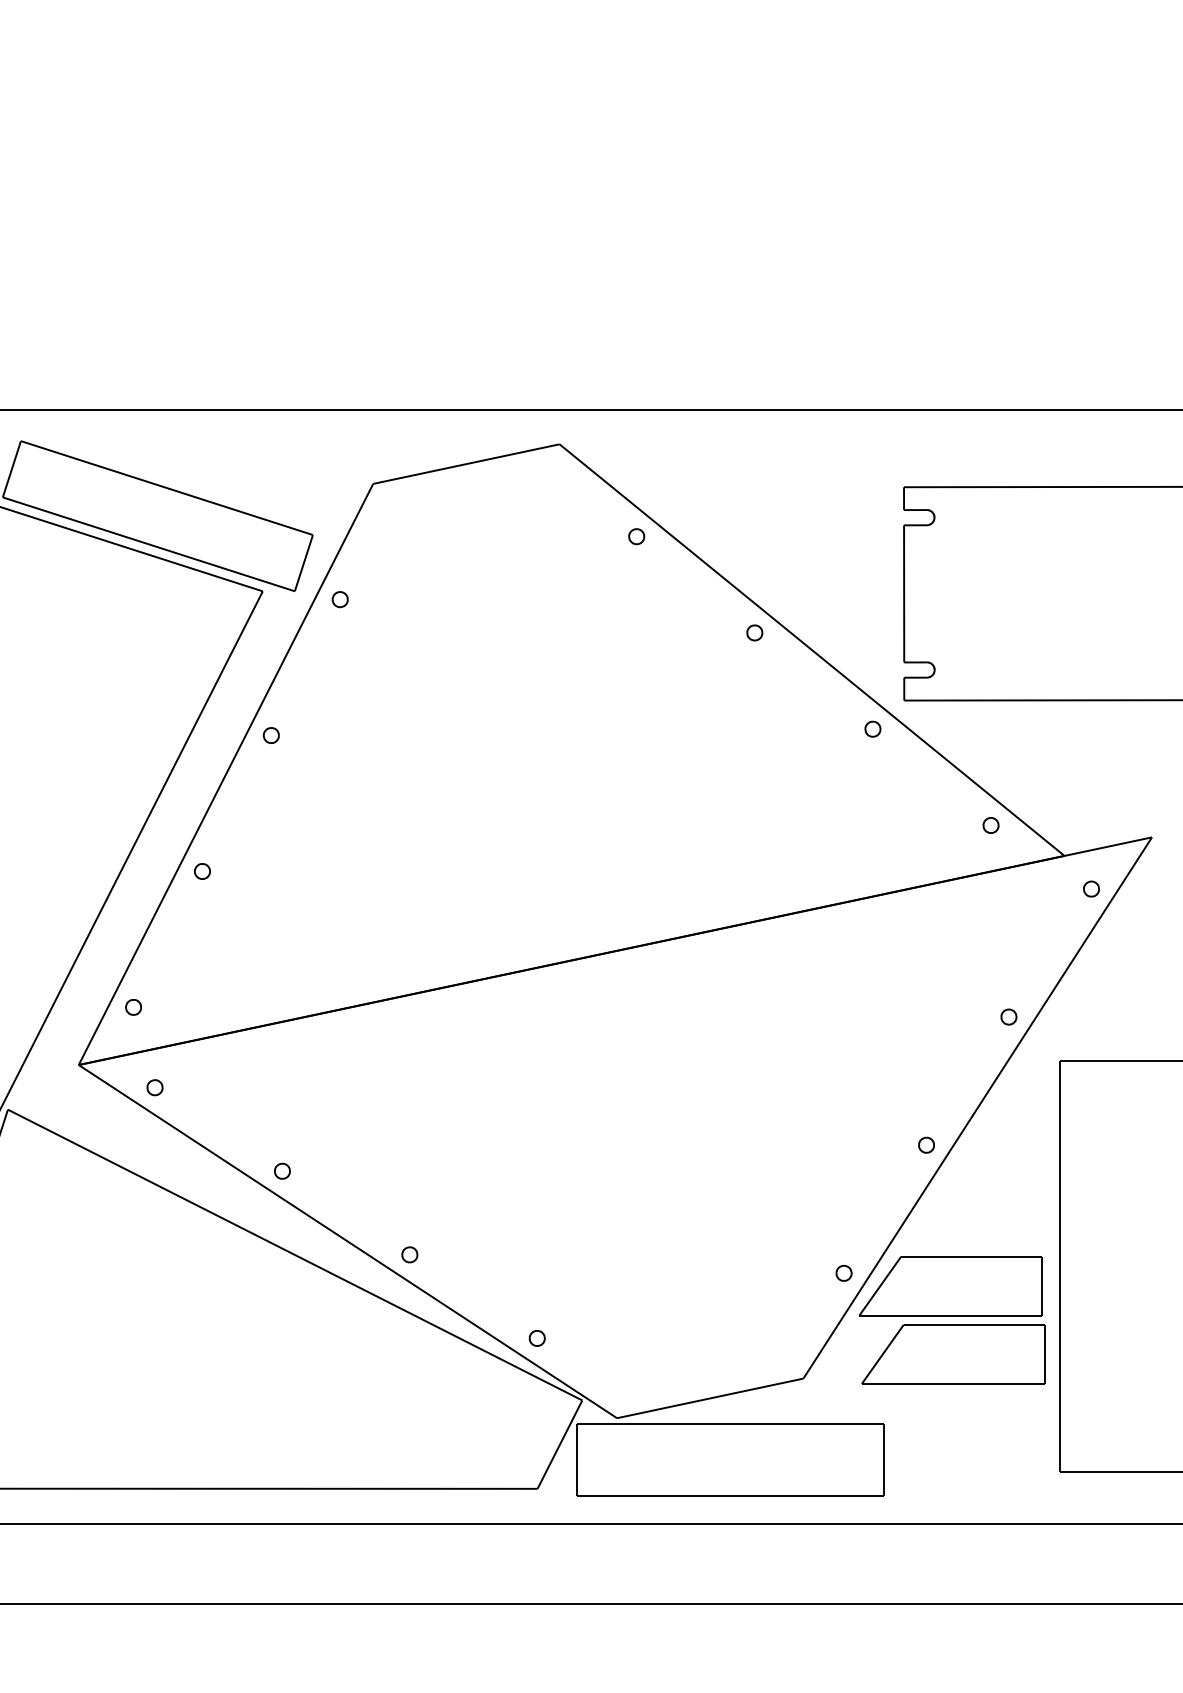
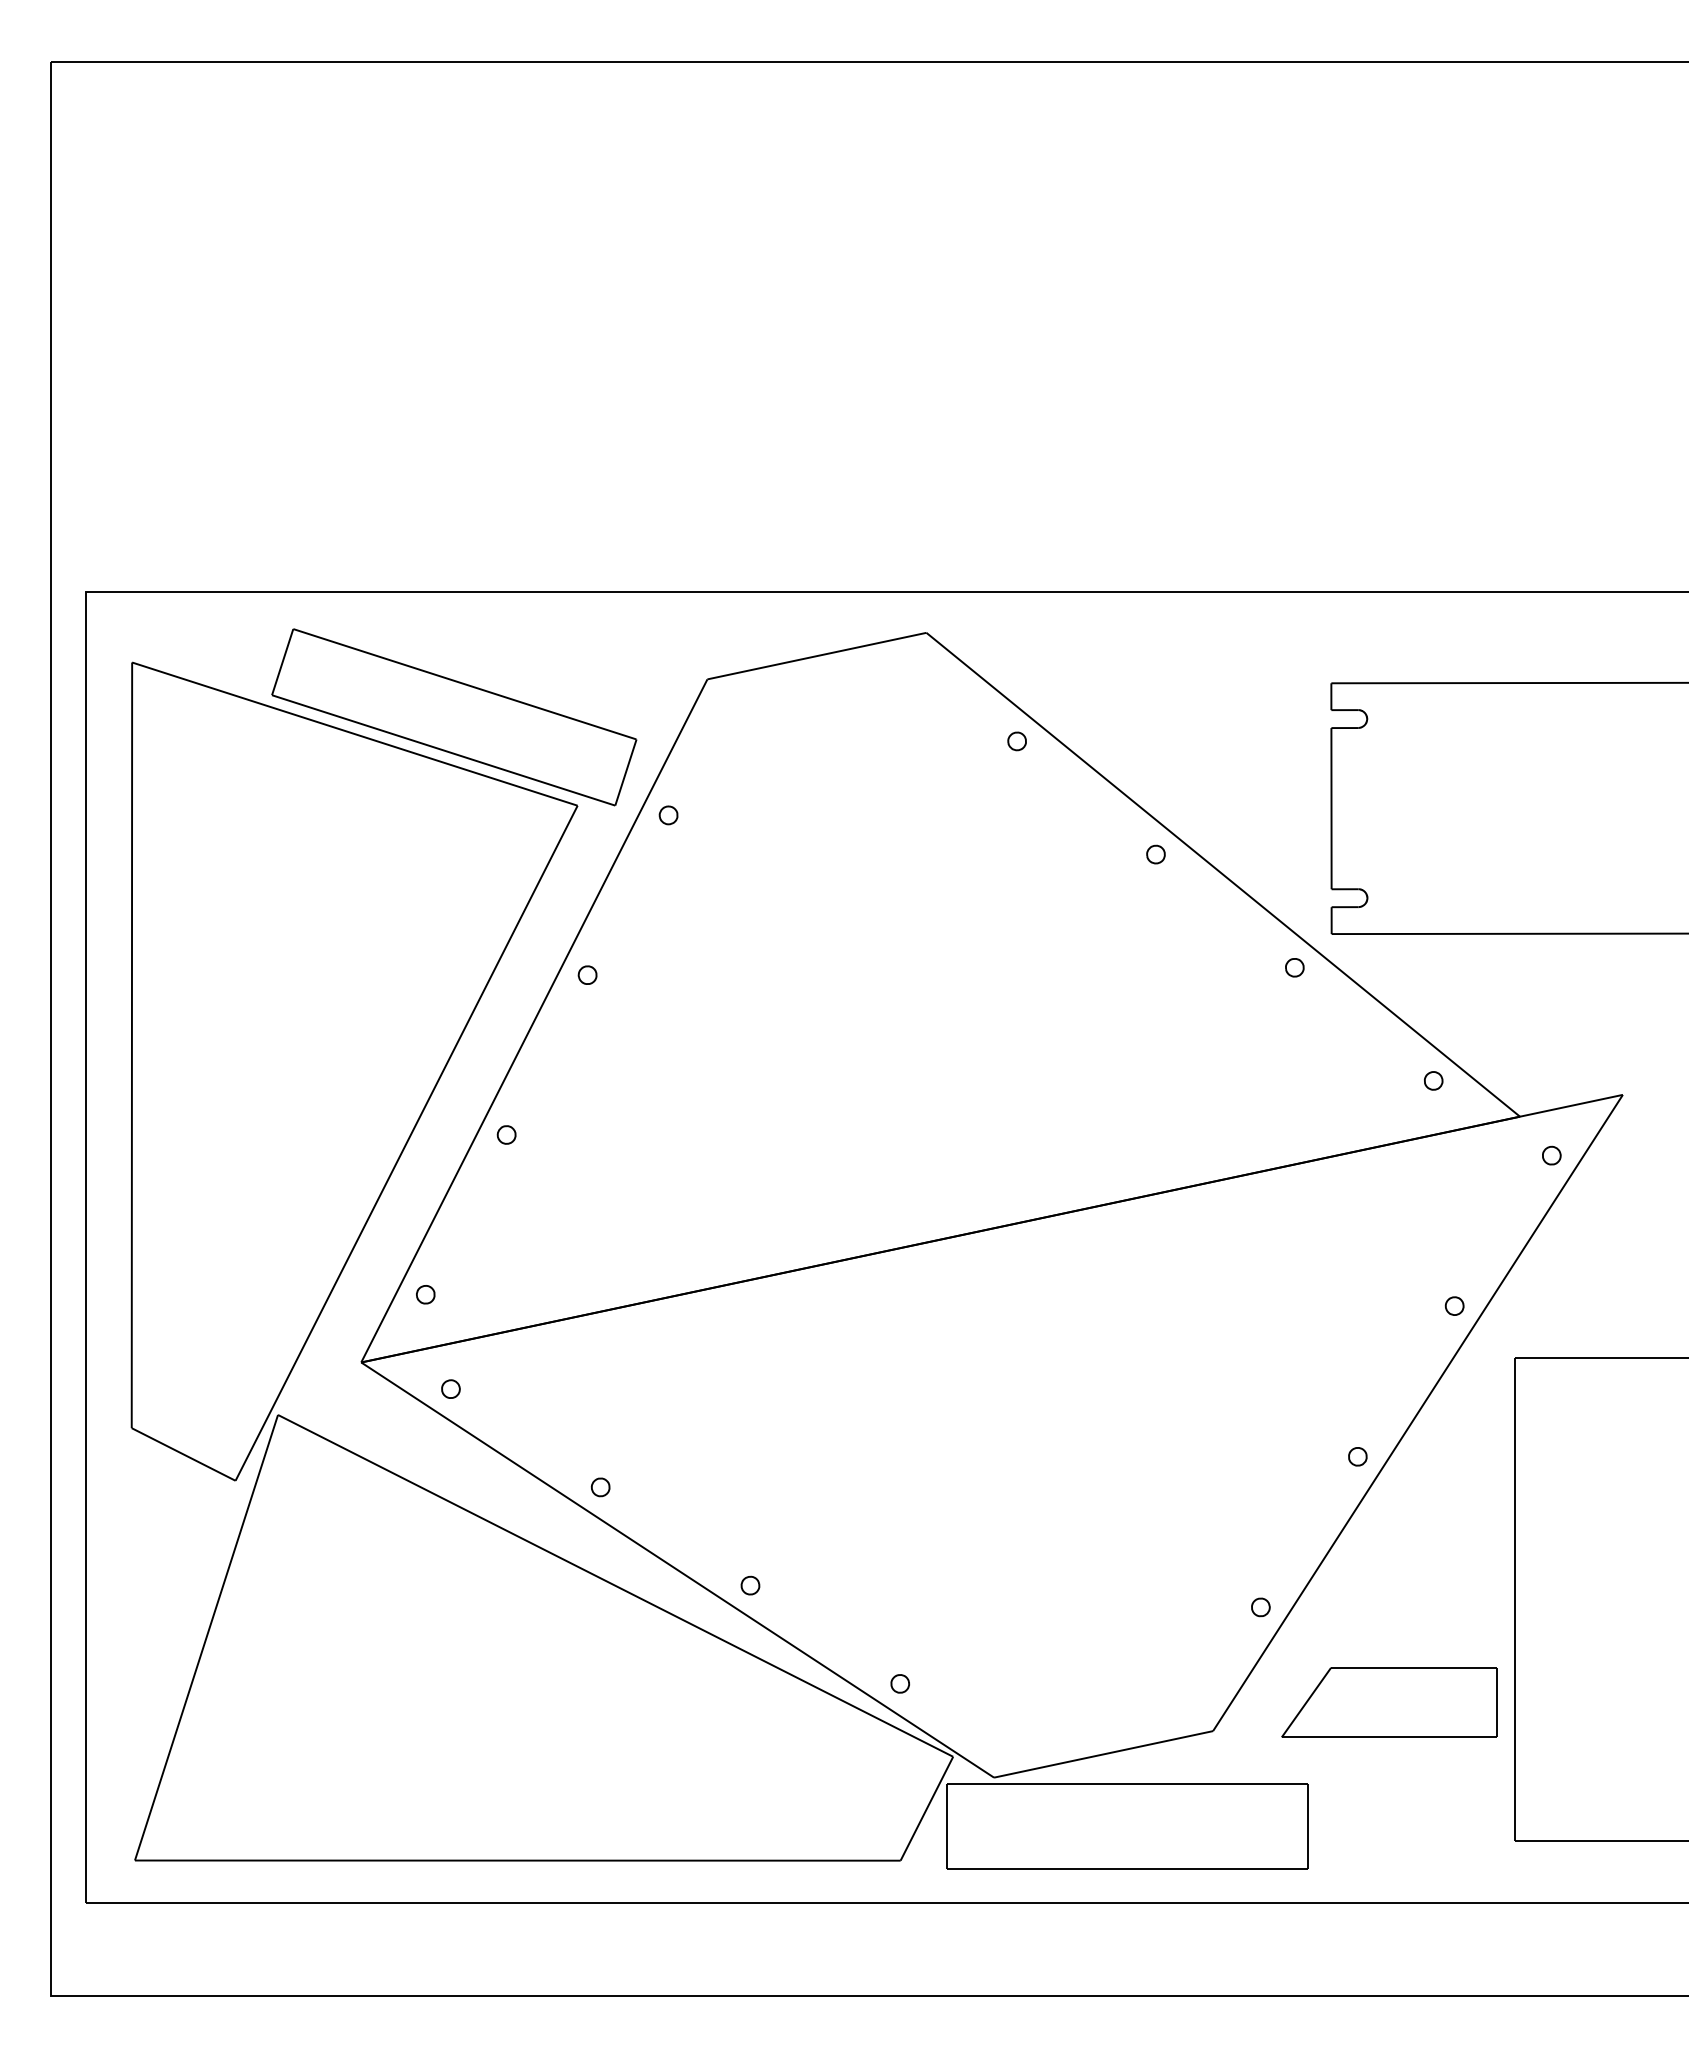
part: (950, 1286) -> (1386, 1622), removed

